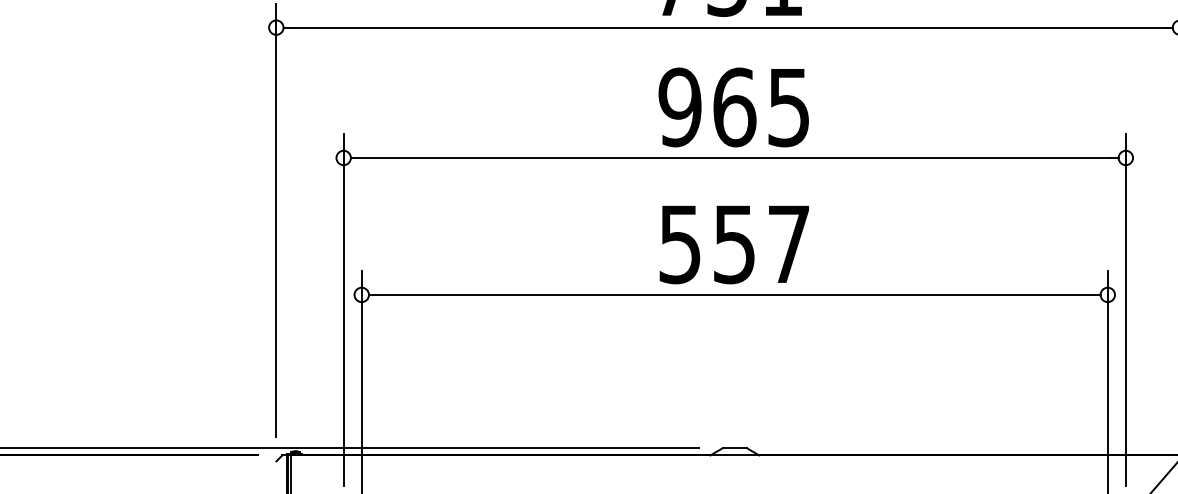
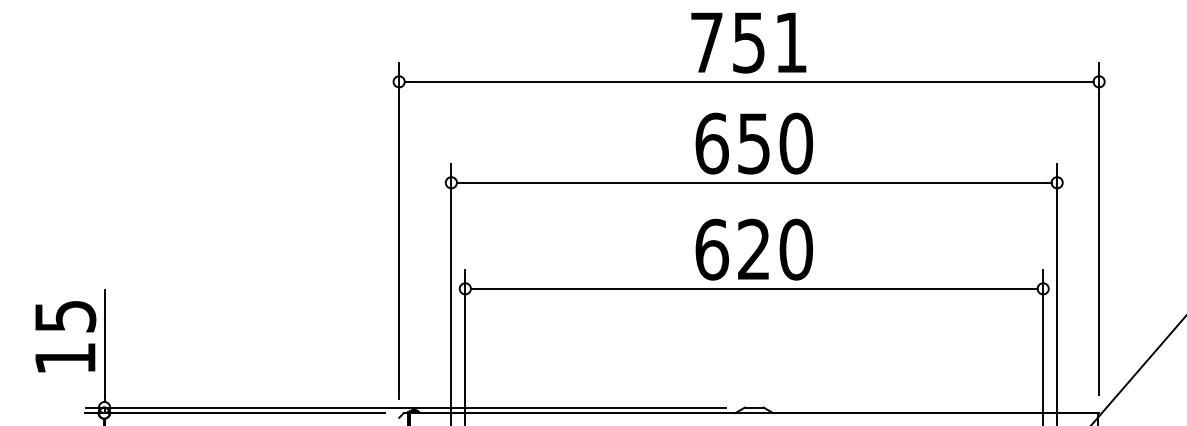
text: (733, 107) -> (753, 143), 965 -> 650
text: (733, 244) -> (753, 249), 557 -> 620

